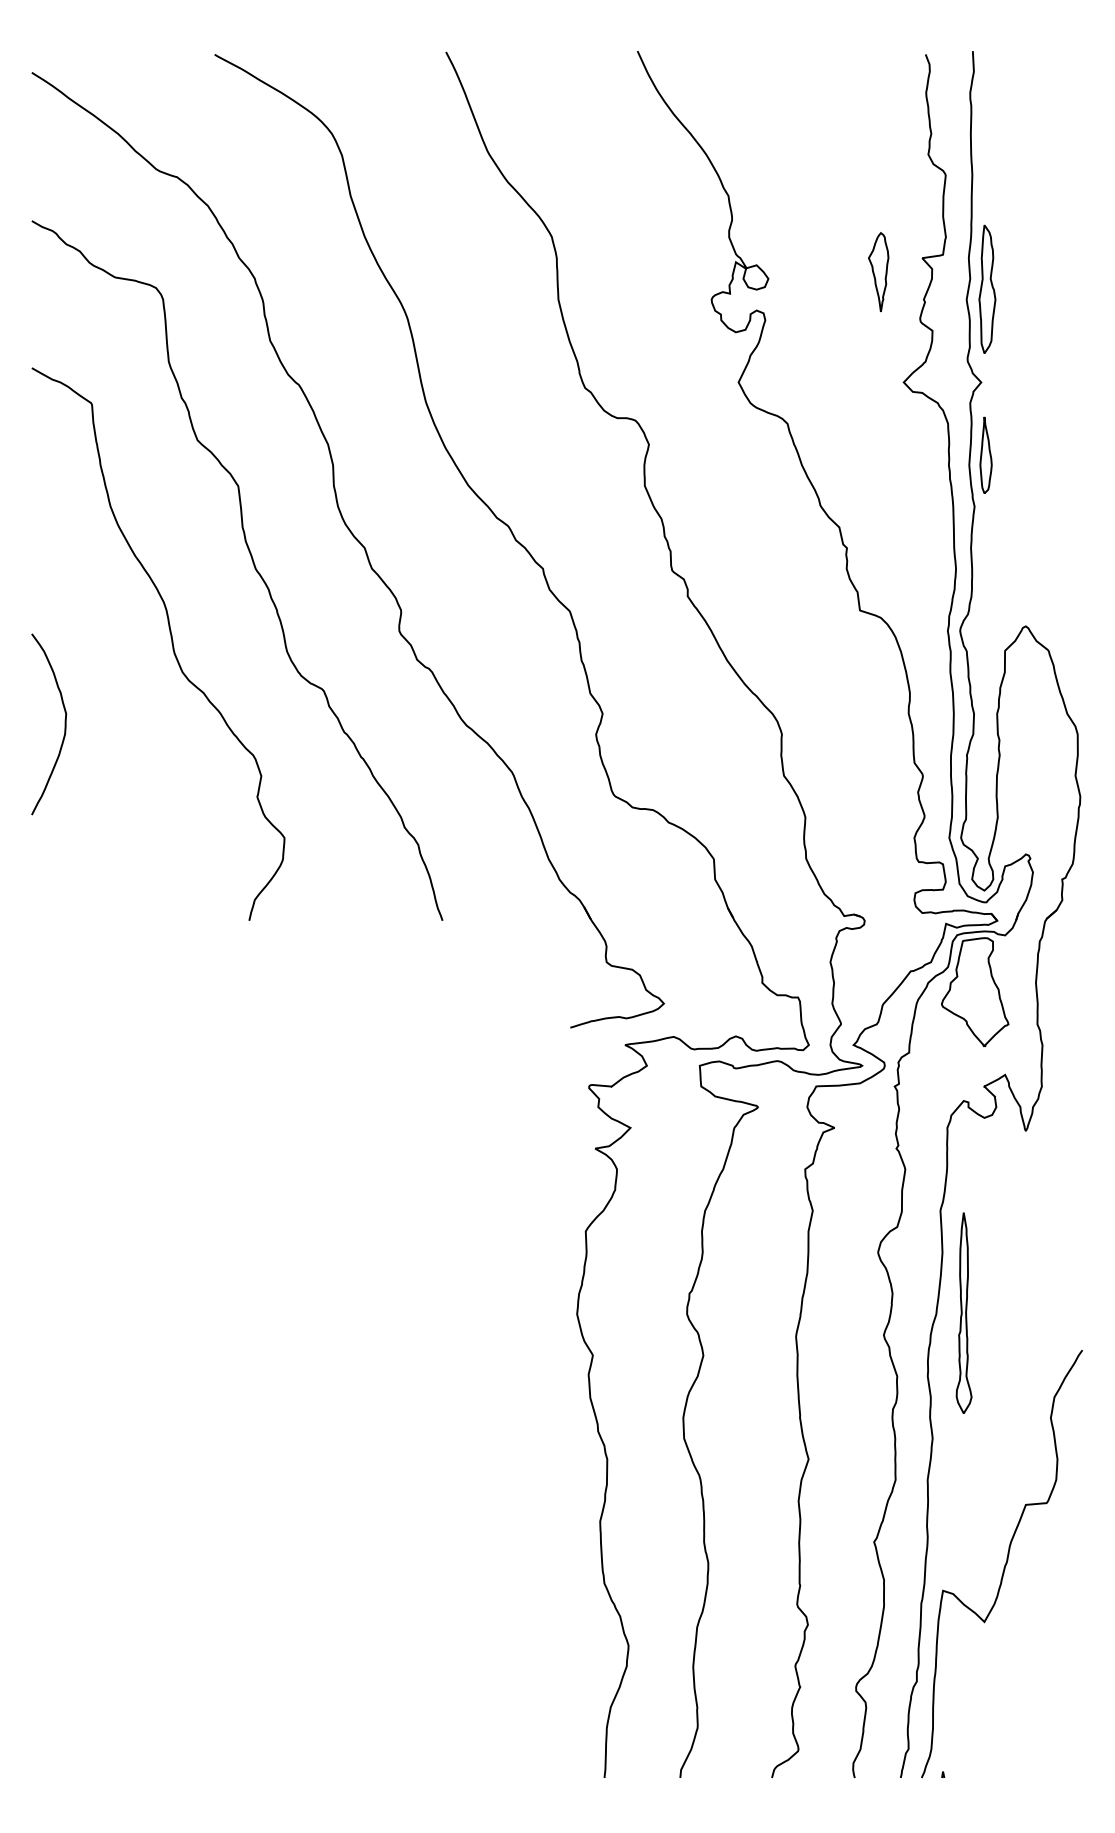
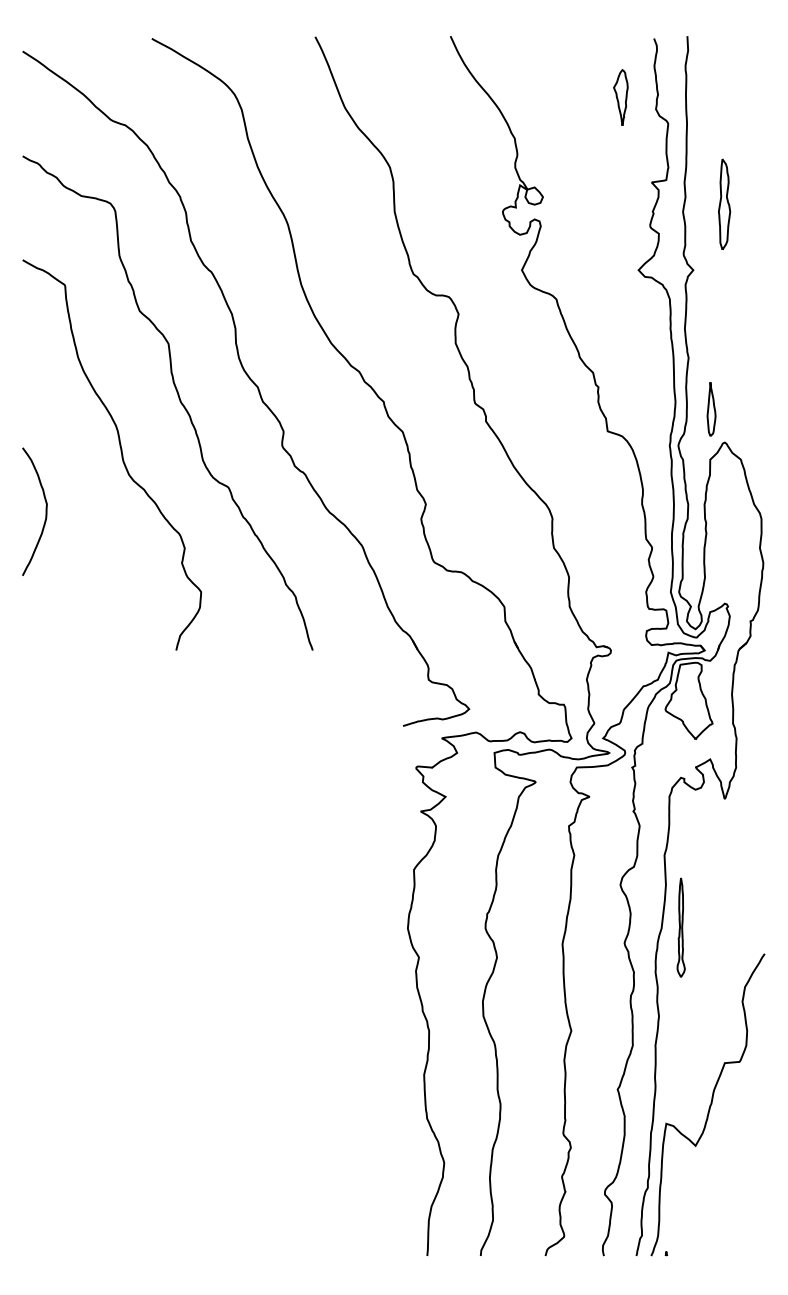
part: (878, 271) -> (620, 97), moved
part: (987, 288) -> (724, 203), moved
part: (985, 454) -> (711, 408), moved
part: (963, 1312) -> (680, 927), size x0.7

